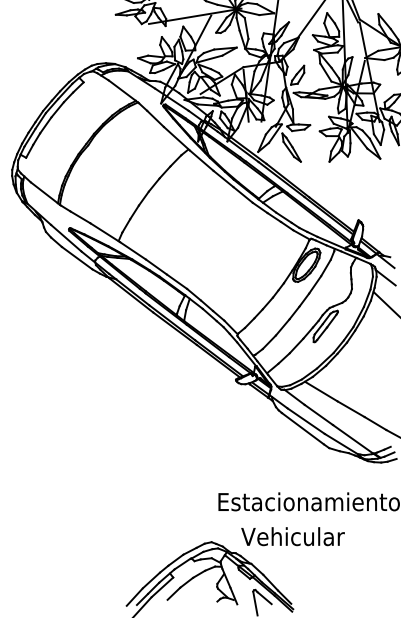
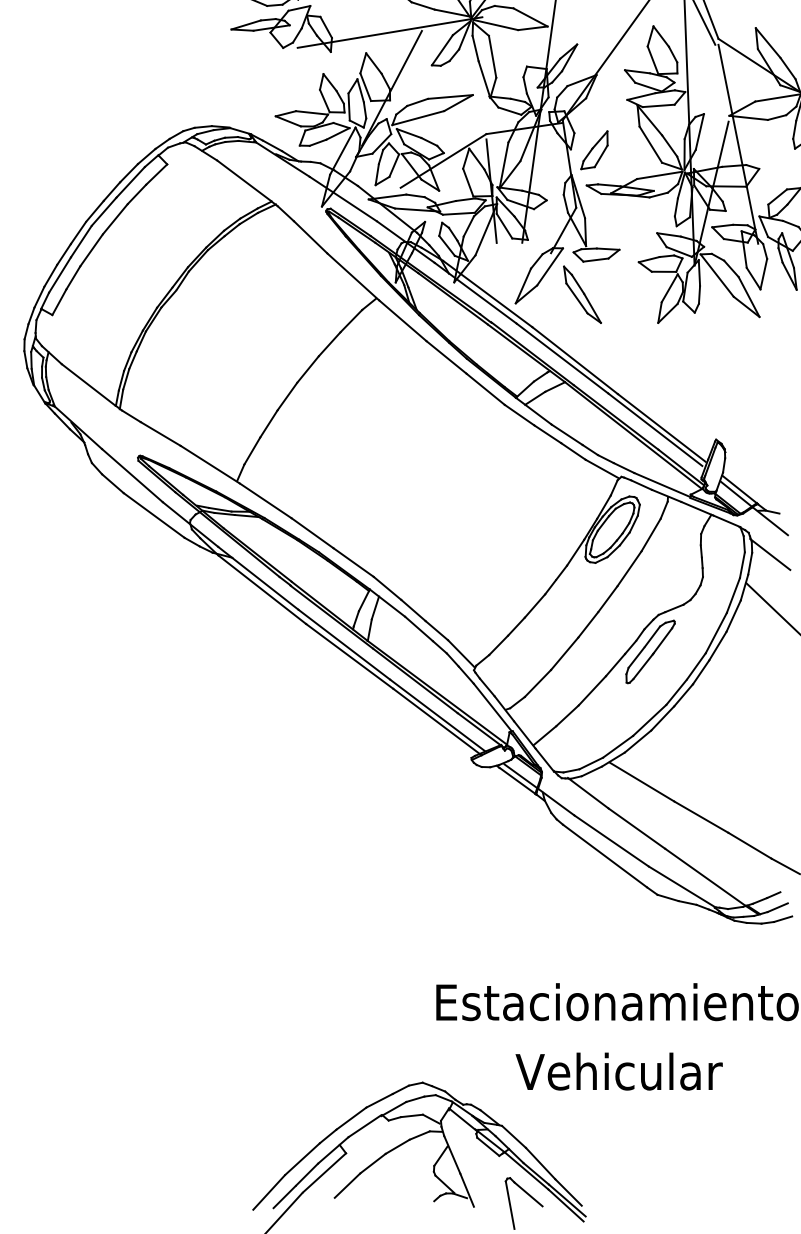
text: (292, 536) -> (618, 1071), moved

